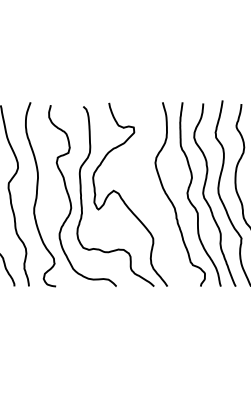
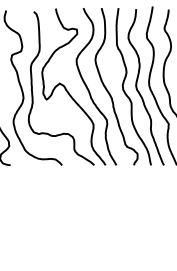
curve: (148, 198) -> (89, 90), added

